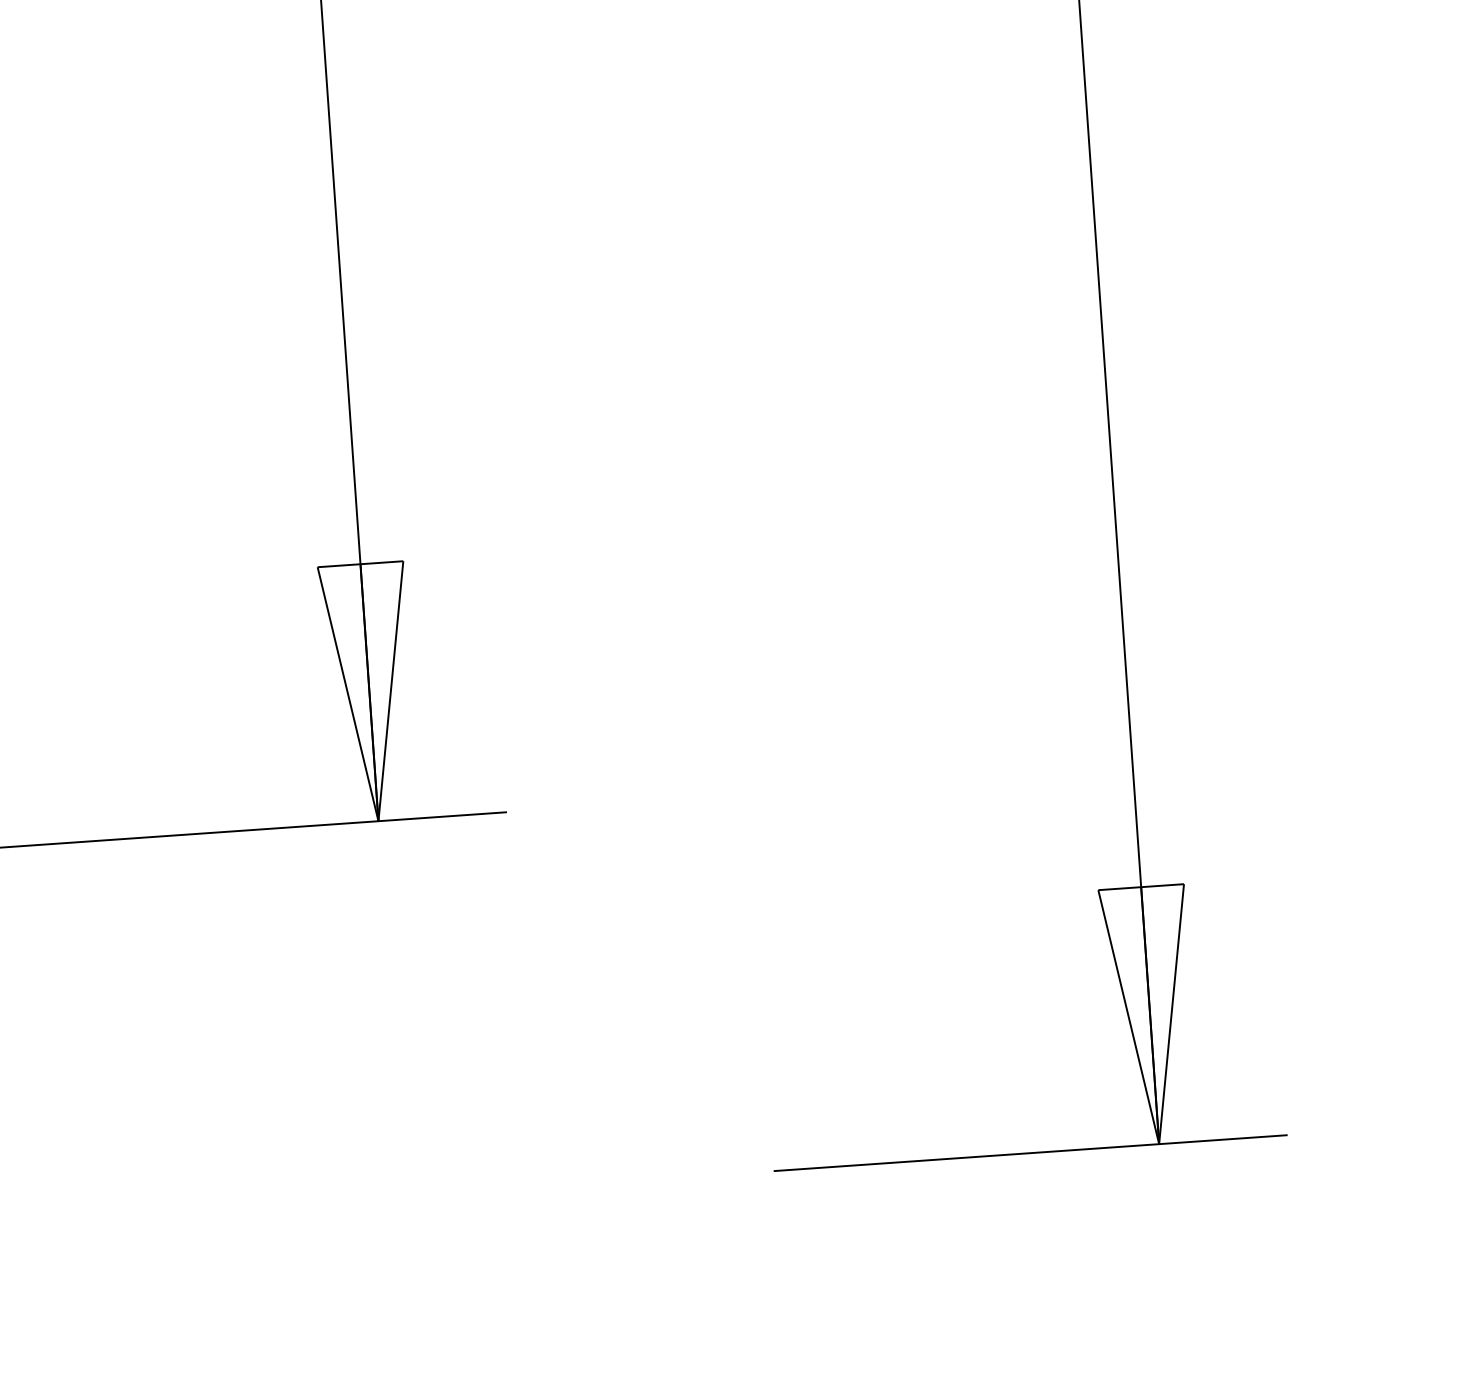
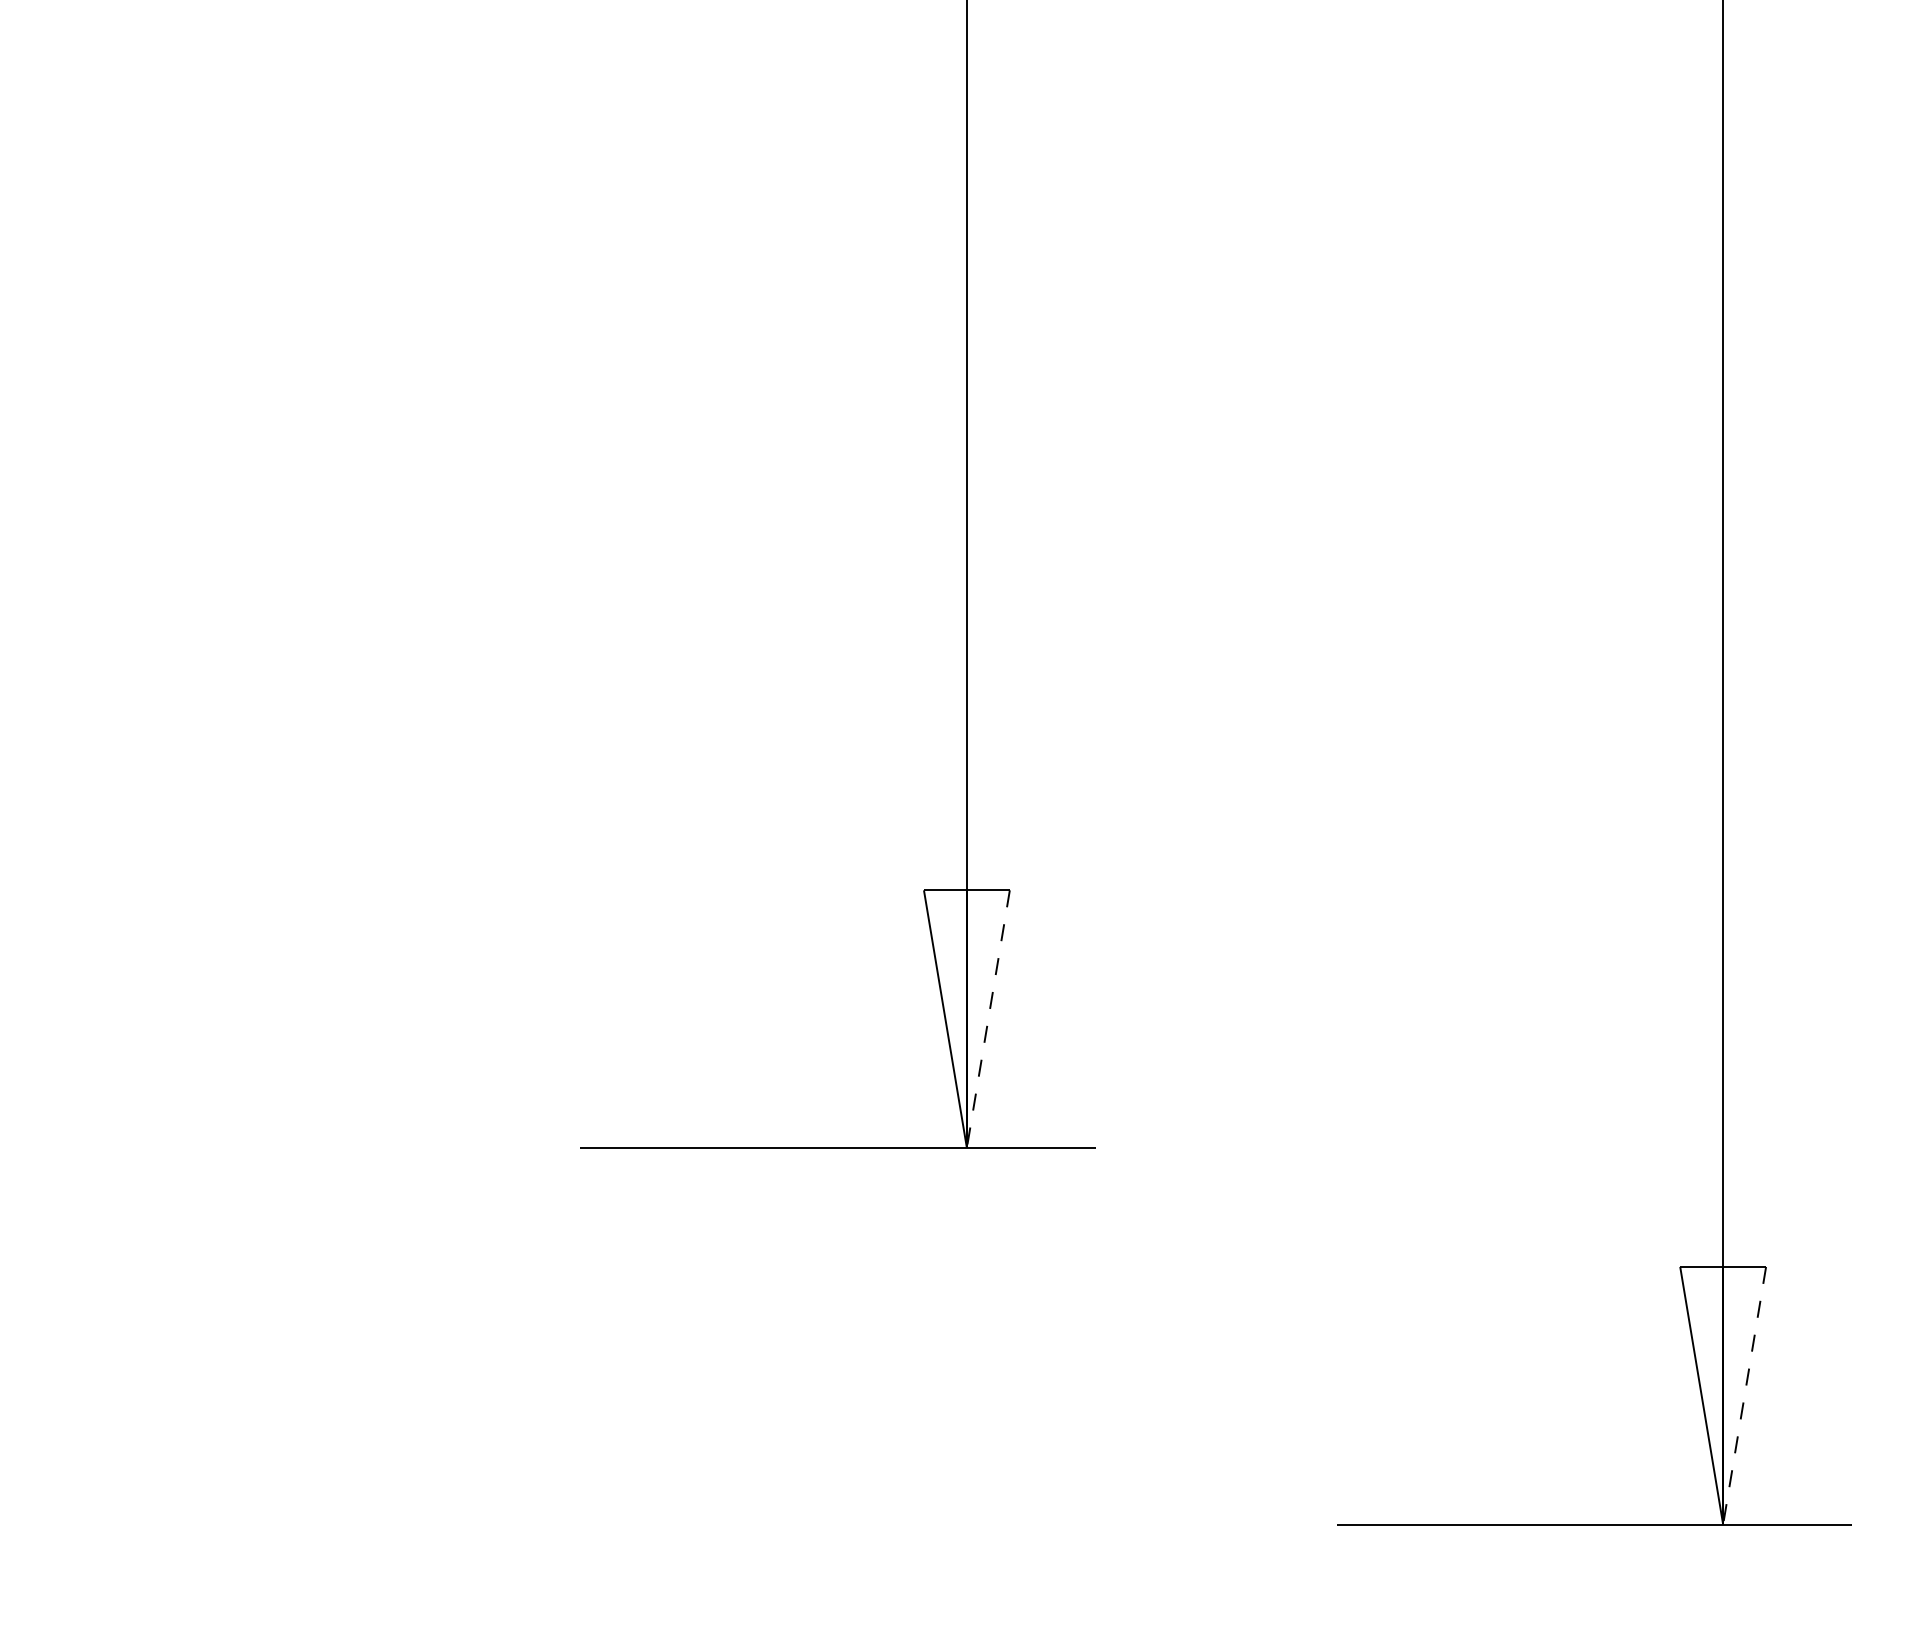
line: (391, 691) -> (988, 1019), solid -> dashed
line: (1171, 1013) -> (1744, 1395), solid -> dashed

